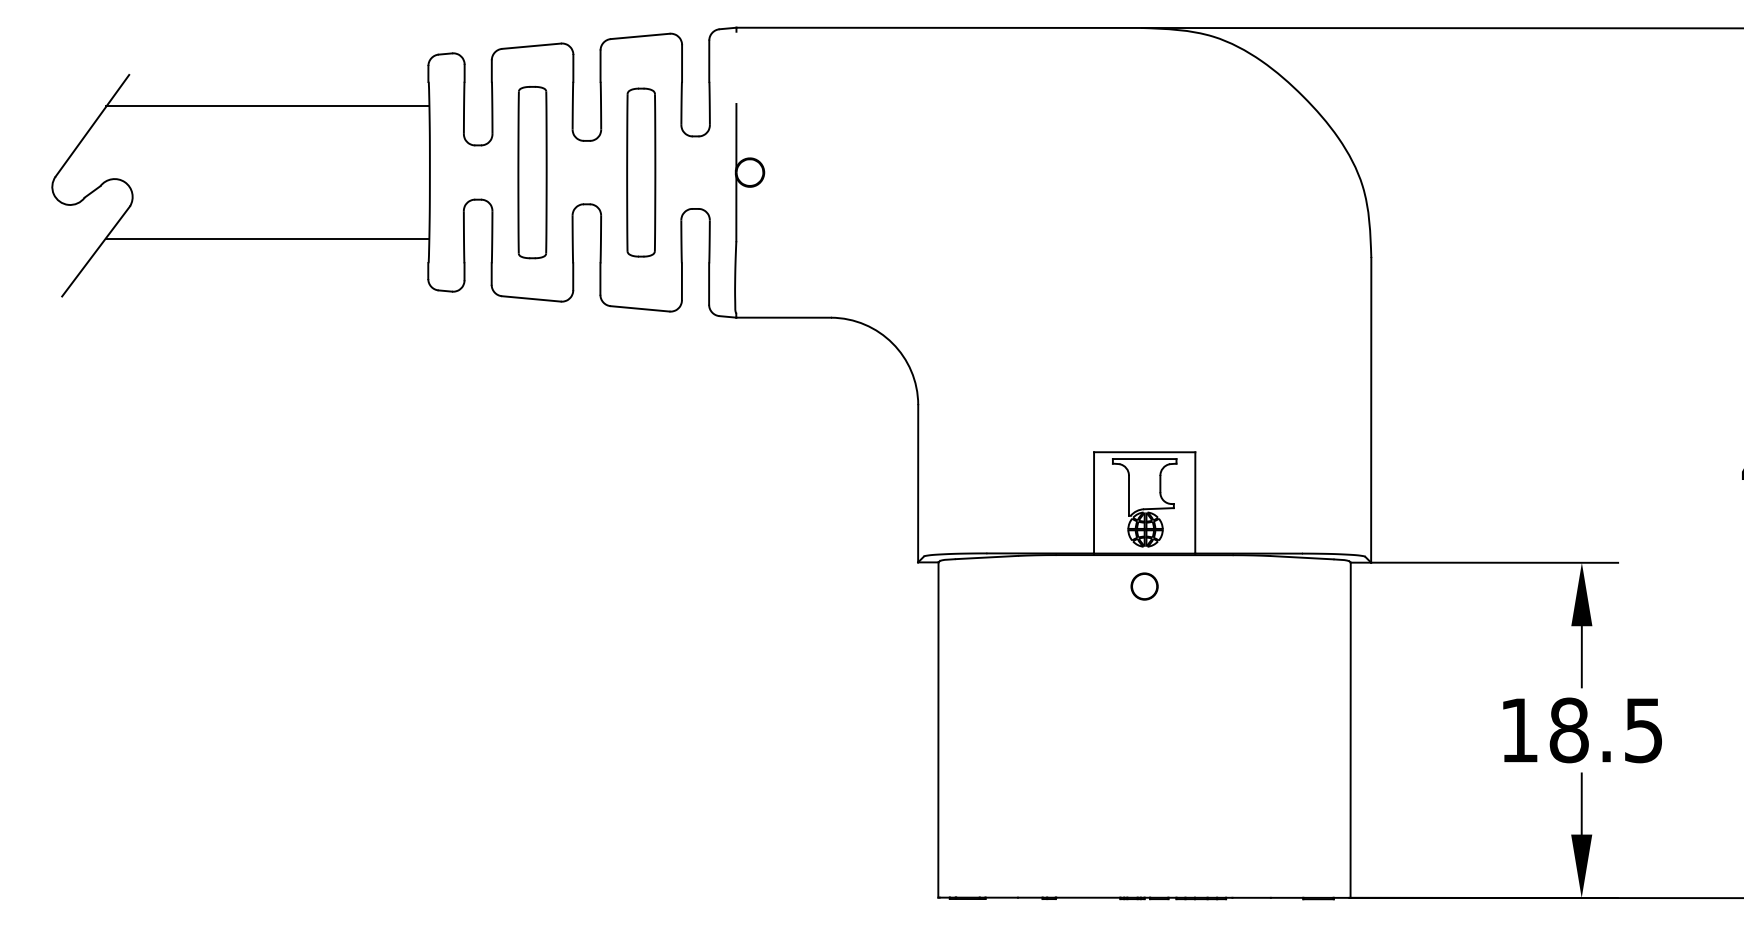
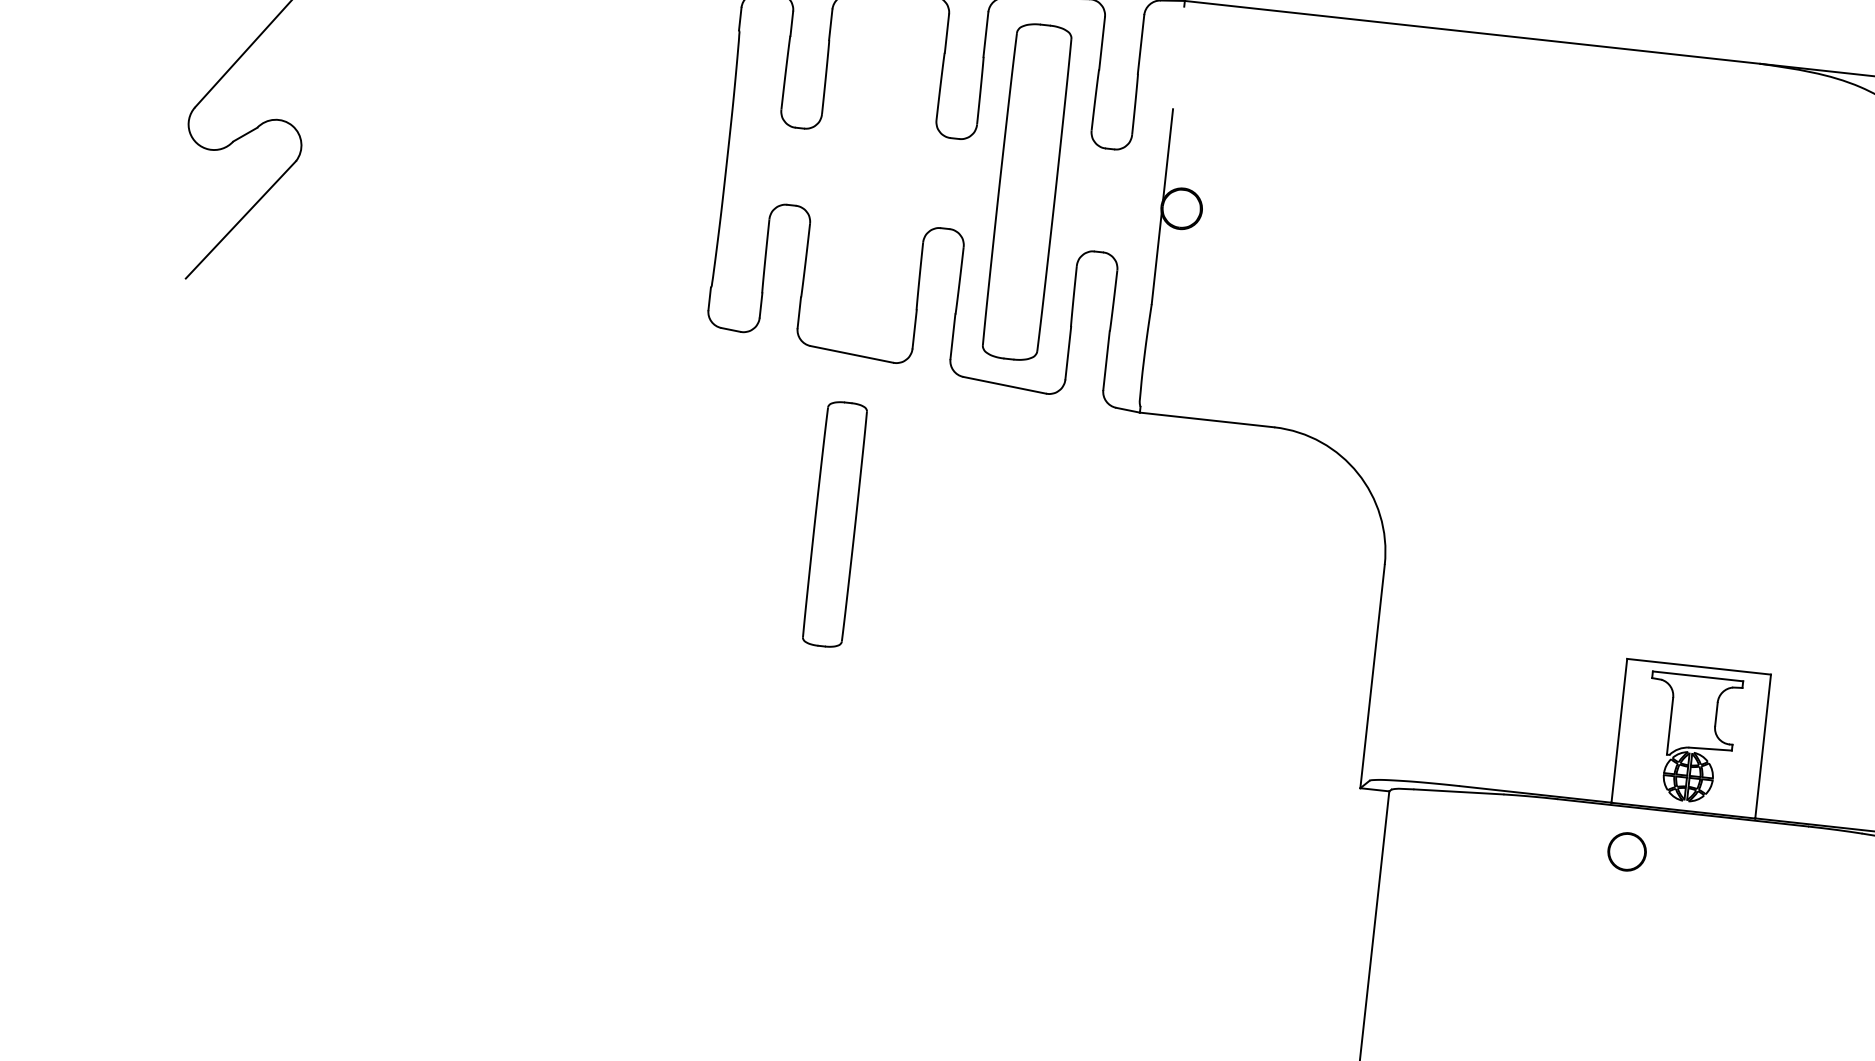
line: (267, 106) -> (506, 40), removed
part: (532, 172) -> (834, 524), moved
part: (641, 172) -> (1027, 191), size x1.4
line: (267, 238) -> (486, 227), removed
circle: (1144, 586) -> (1626, 851), moved

